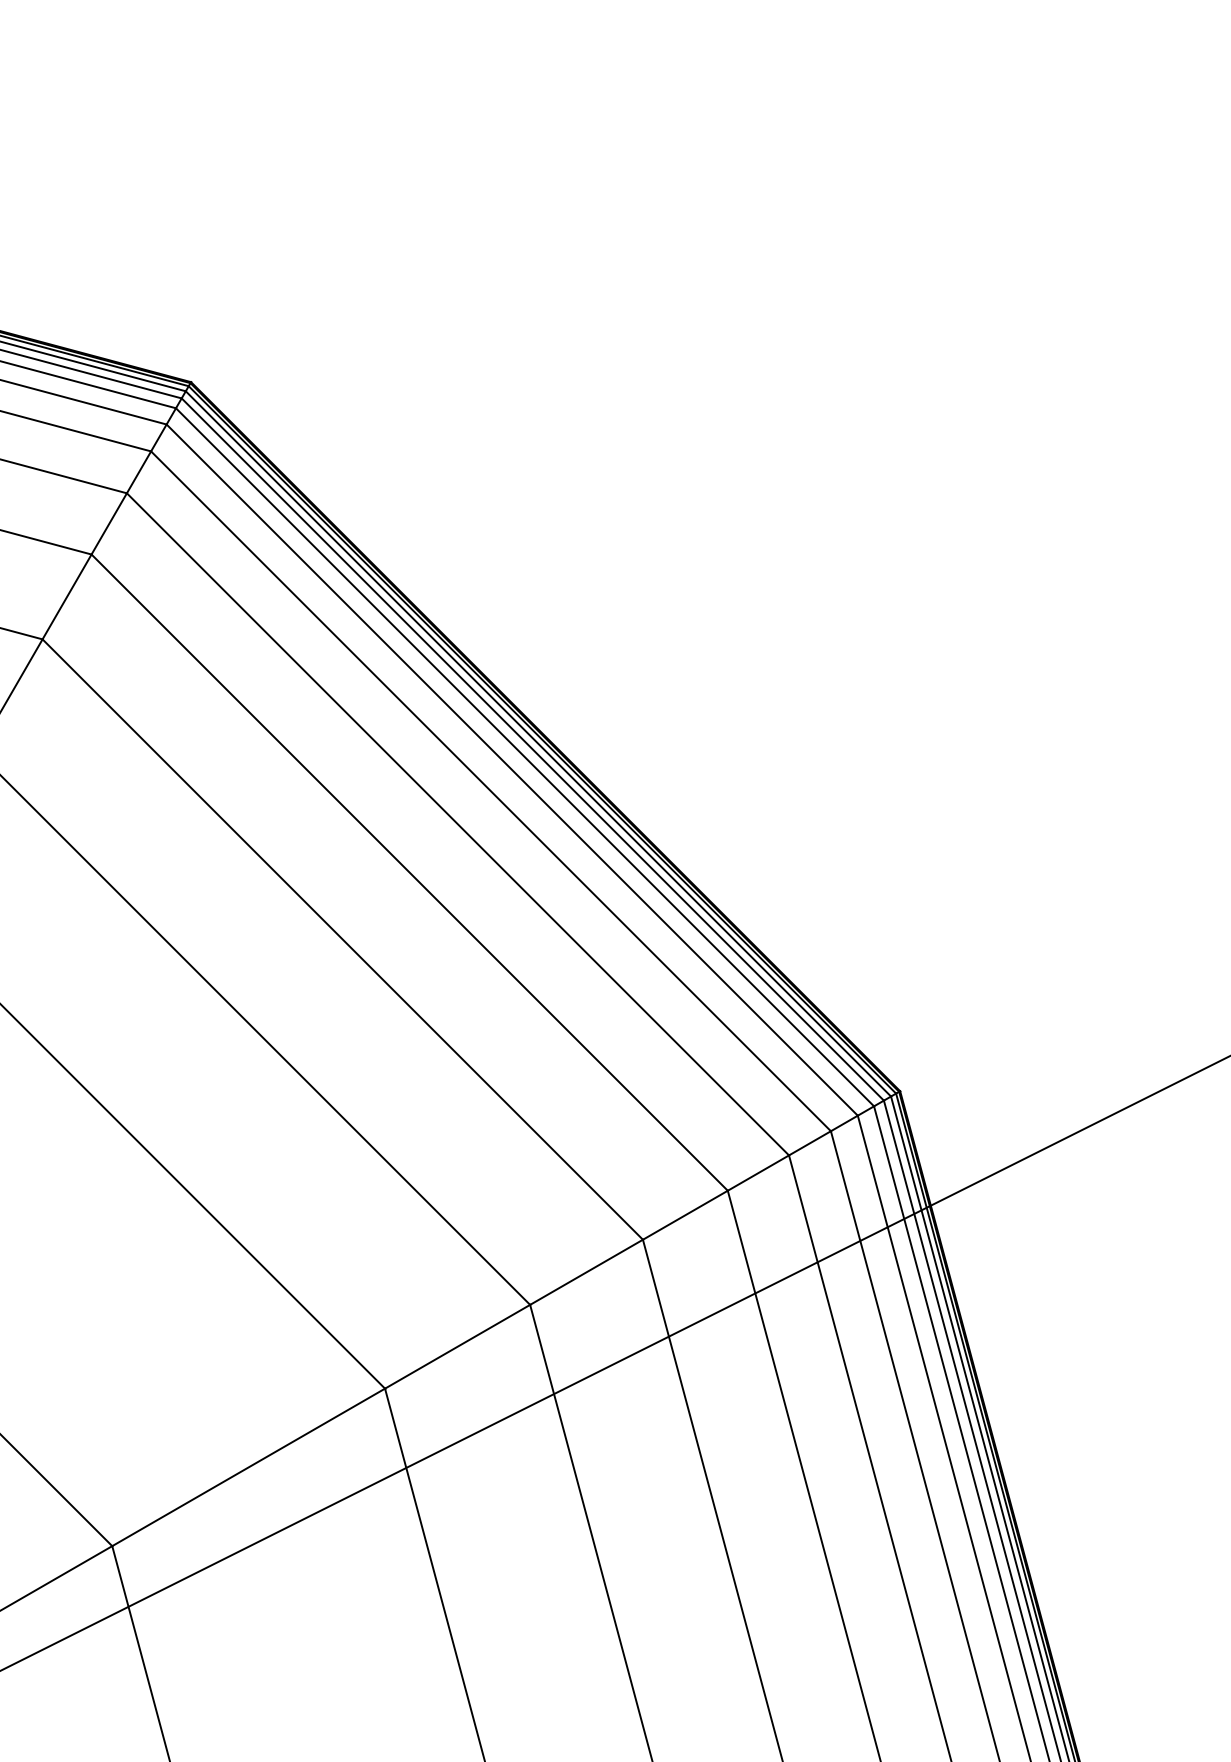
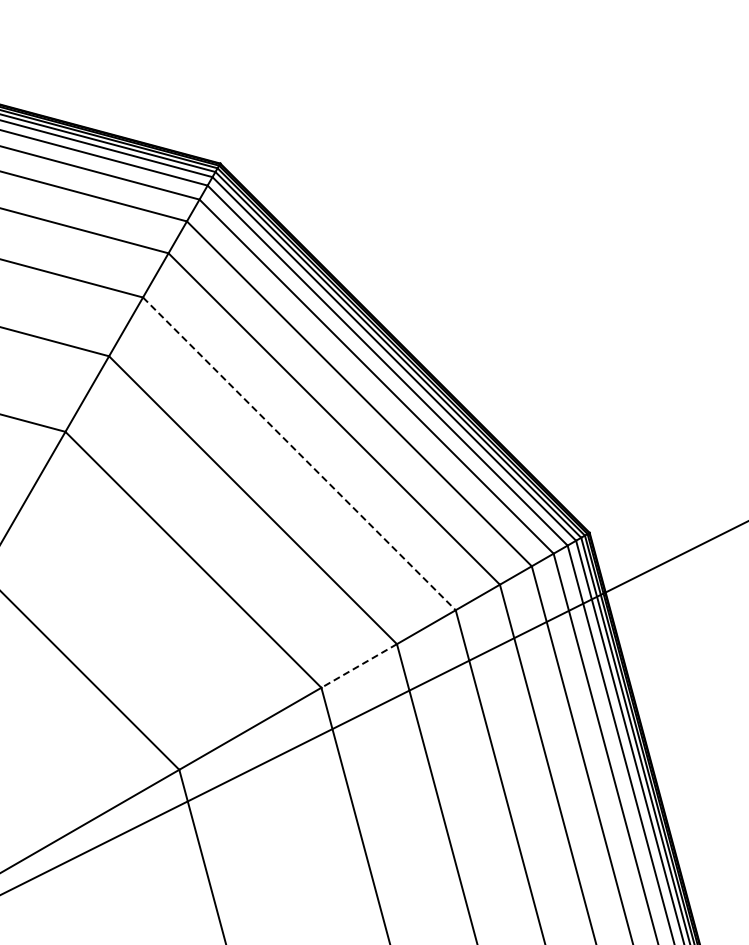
line: (342, 940) -> (299, 454), solid -> dashed
line: (458, 1345) -> (359, 665), solid -> dashed

